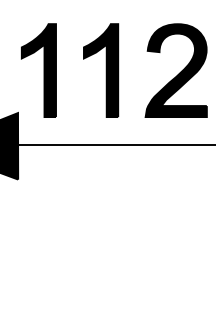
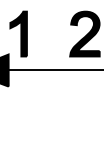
part: (100, 69) -> (48, 33), removed

